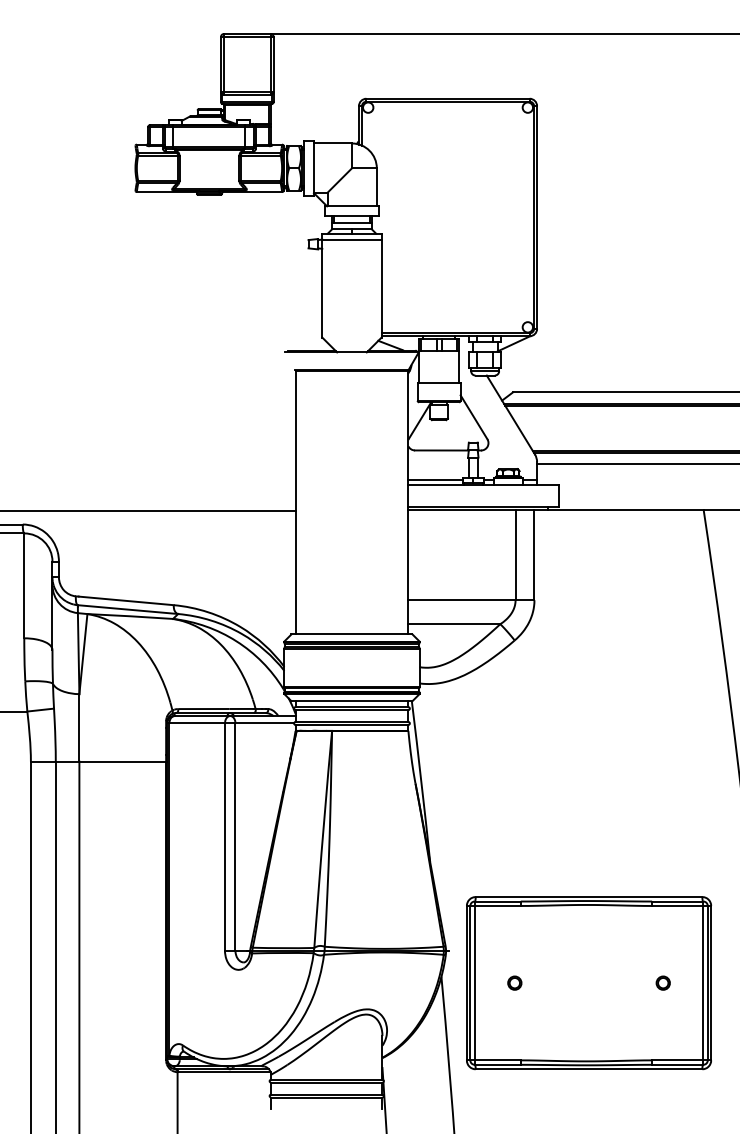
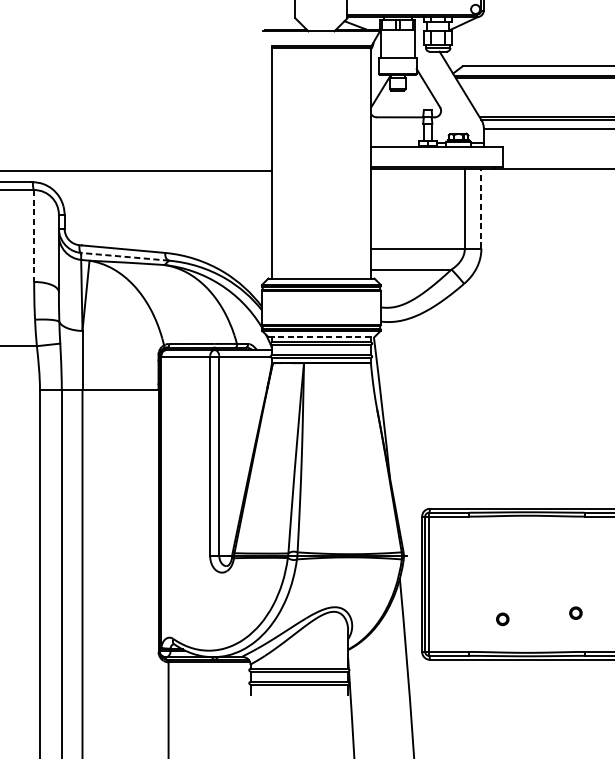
line: (435, 480) -> (394, 143), removed
line: (534, 554) -> (481, 208), solid -> dashed
line: (24, 586) -> (34, 236), solid -> dashed
line: (127, 609) -> (124, 256), solid -> dashed
line: (352, 701) -> (321, 337), solid -> dashed
circle: (514, 982) -> (502, 618), moved
circle: (662, 982) -> (575, 612), moved

